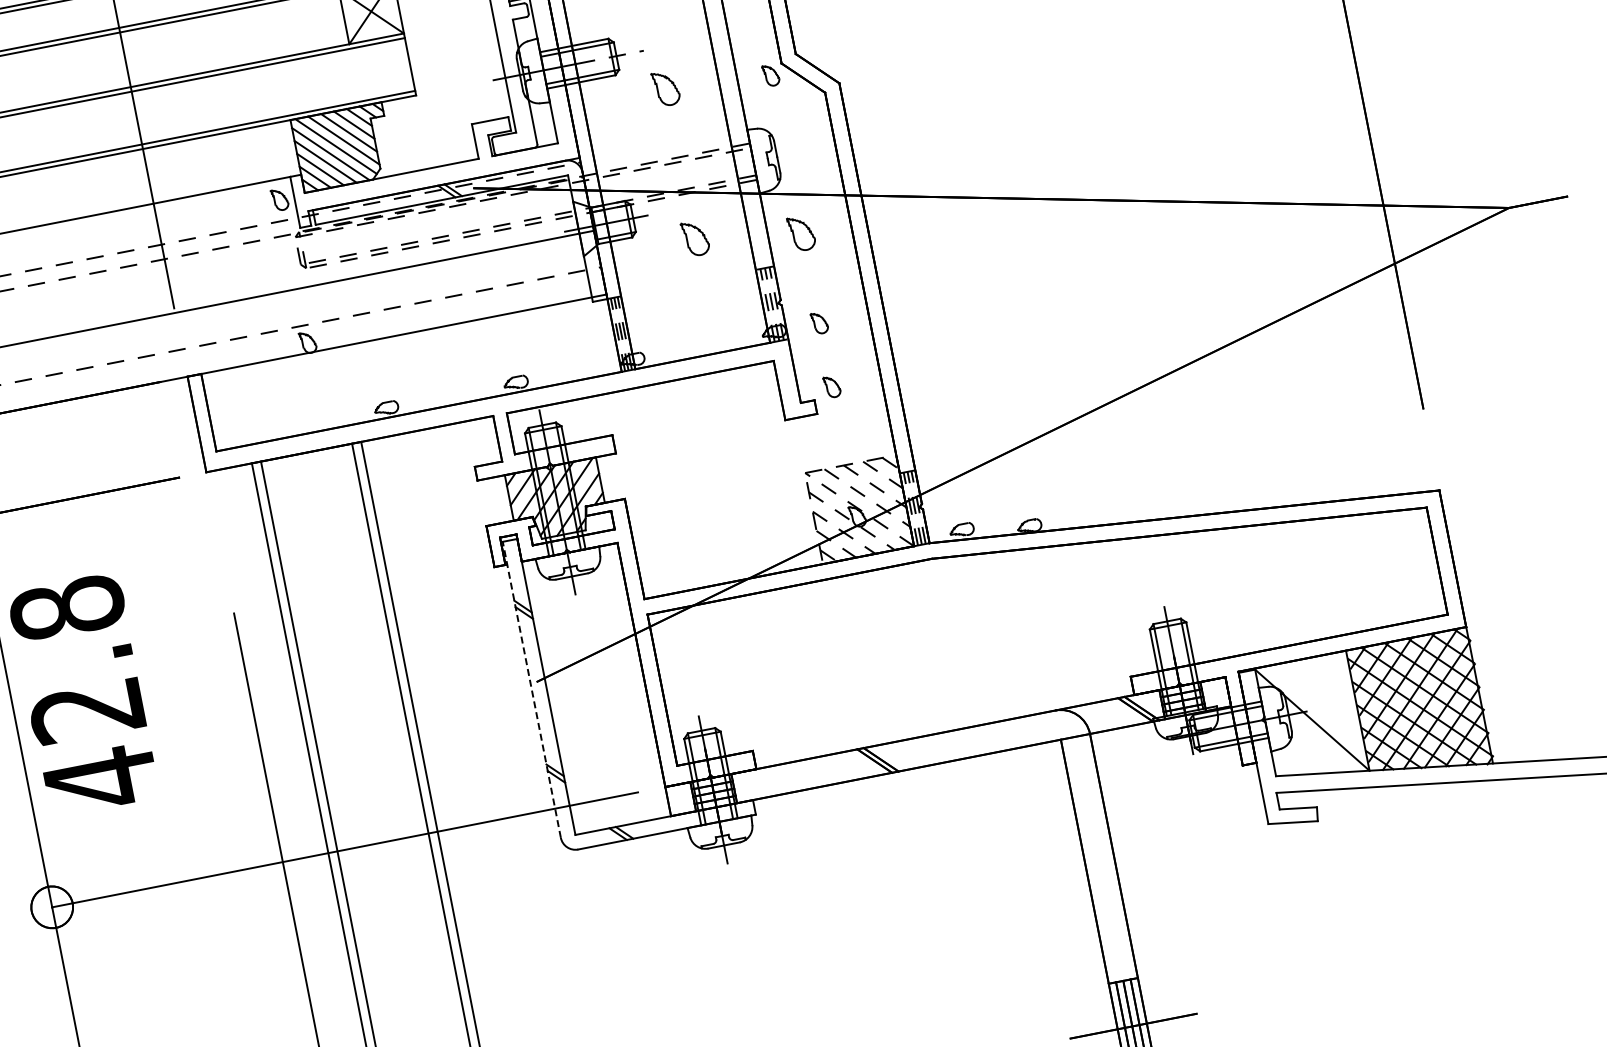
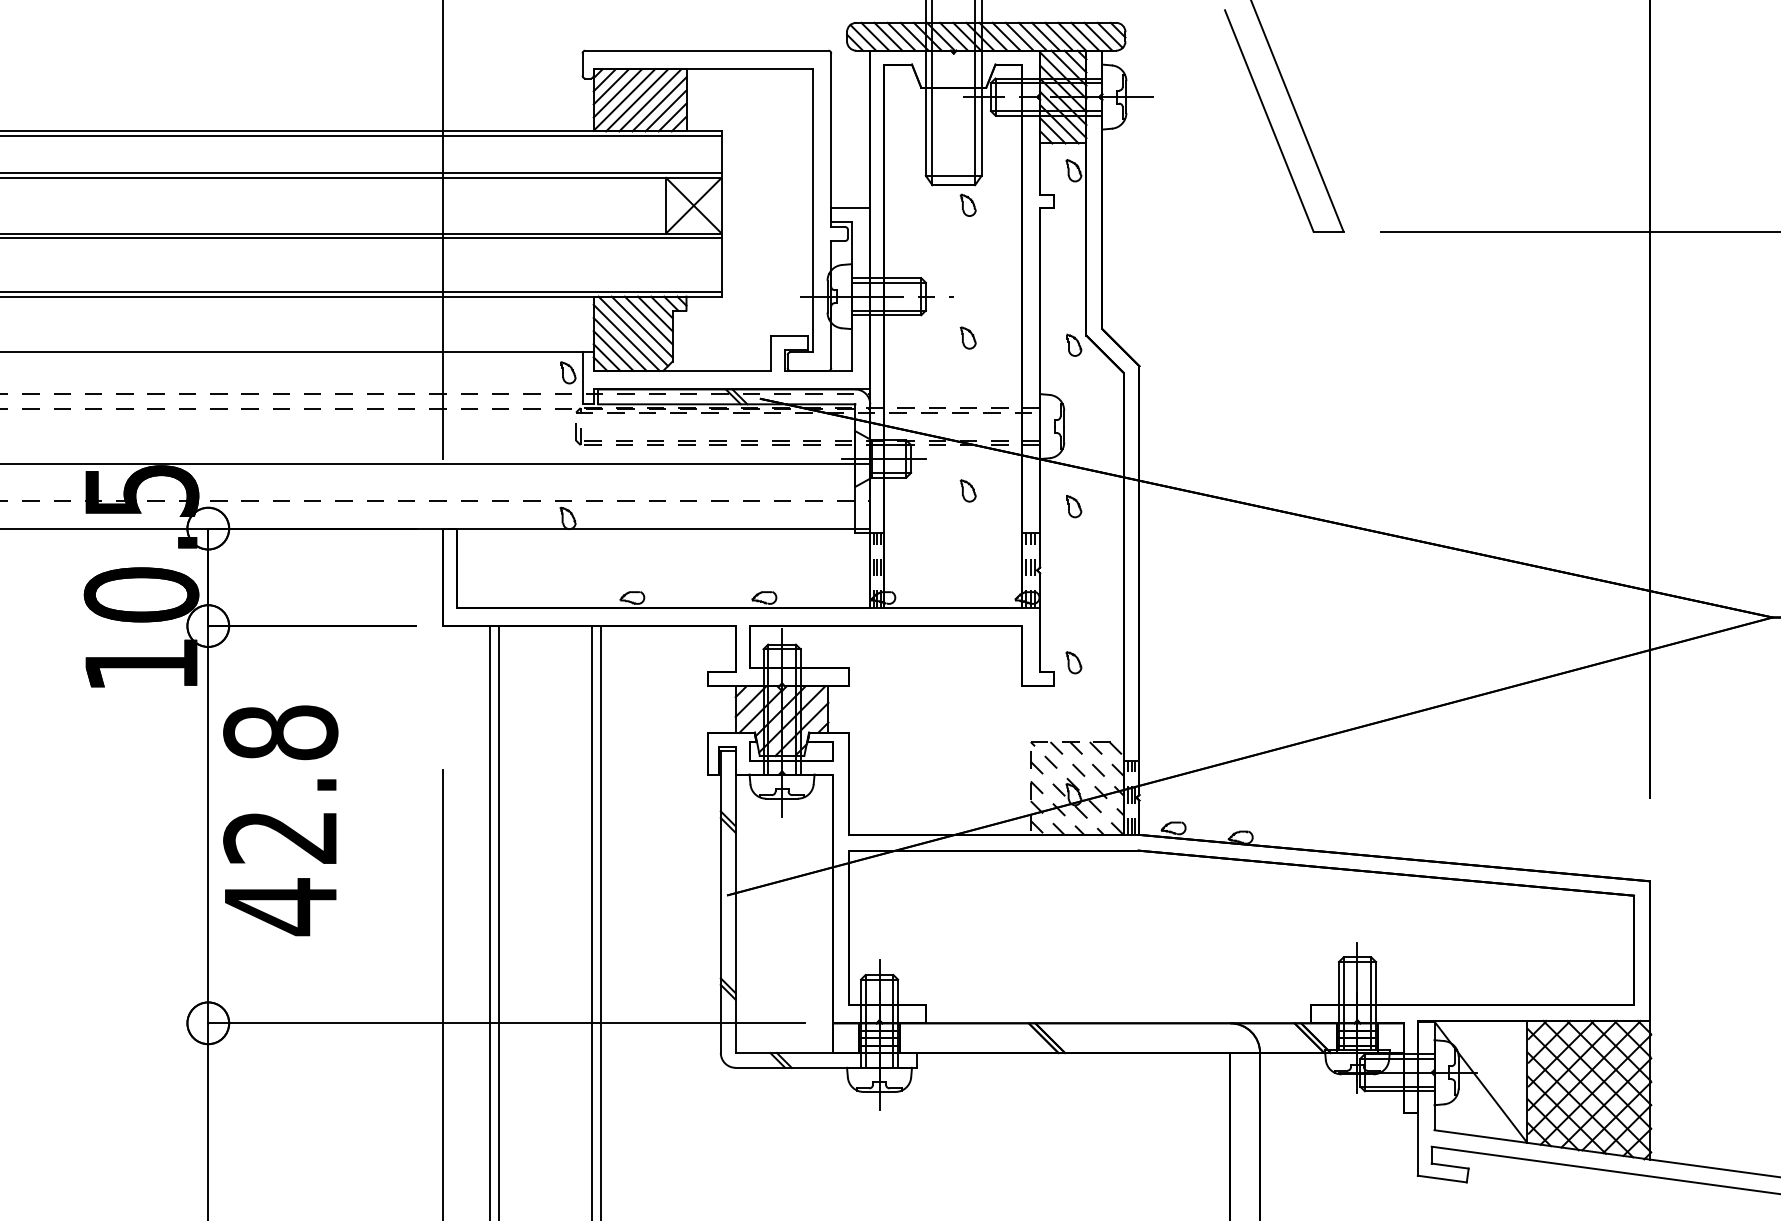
part: (665, 88) -> (967, 337), size x0.62
part: (802, 233) -> (1074, 506), size x0.62
part: (694, 238) -> (967, 490), size x0.62
part: (819, 322) -> (1073, 597), removed
line: (531, 690) -> (720, 902), dashed -> solid

